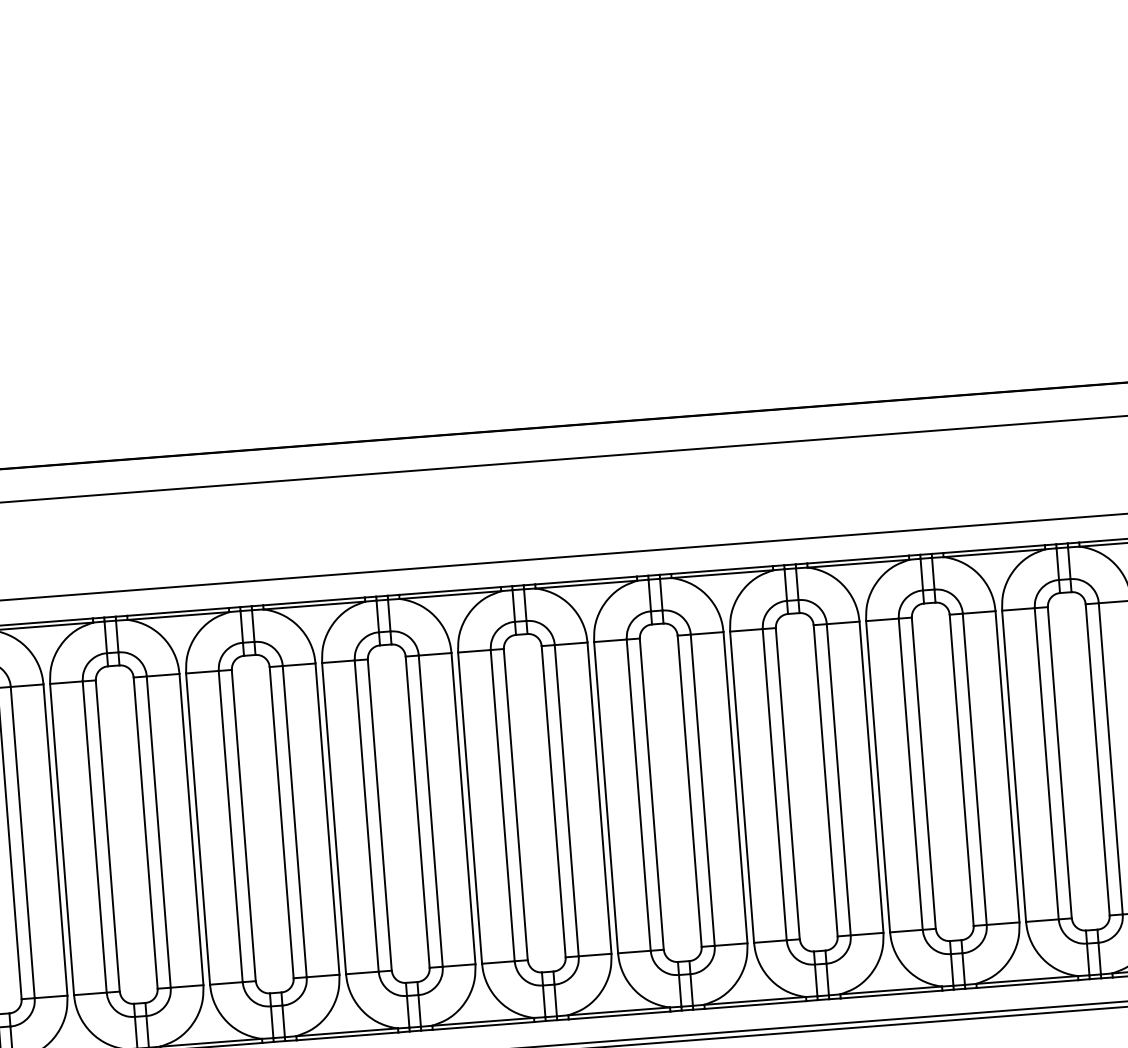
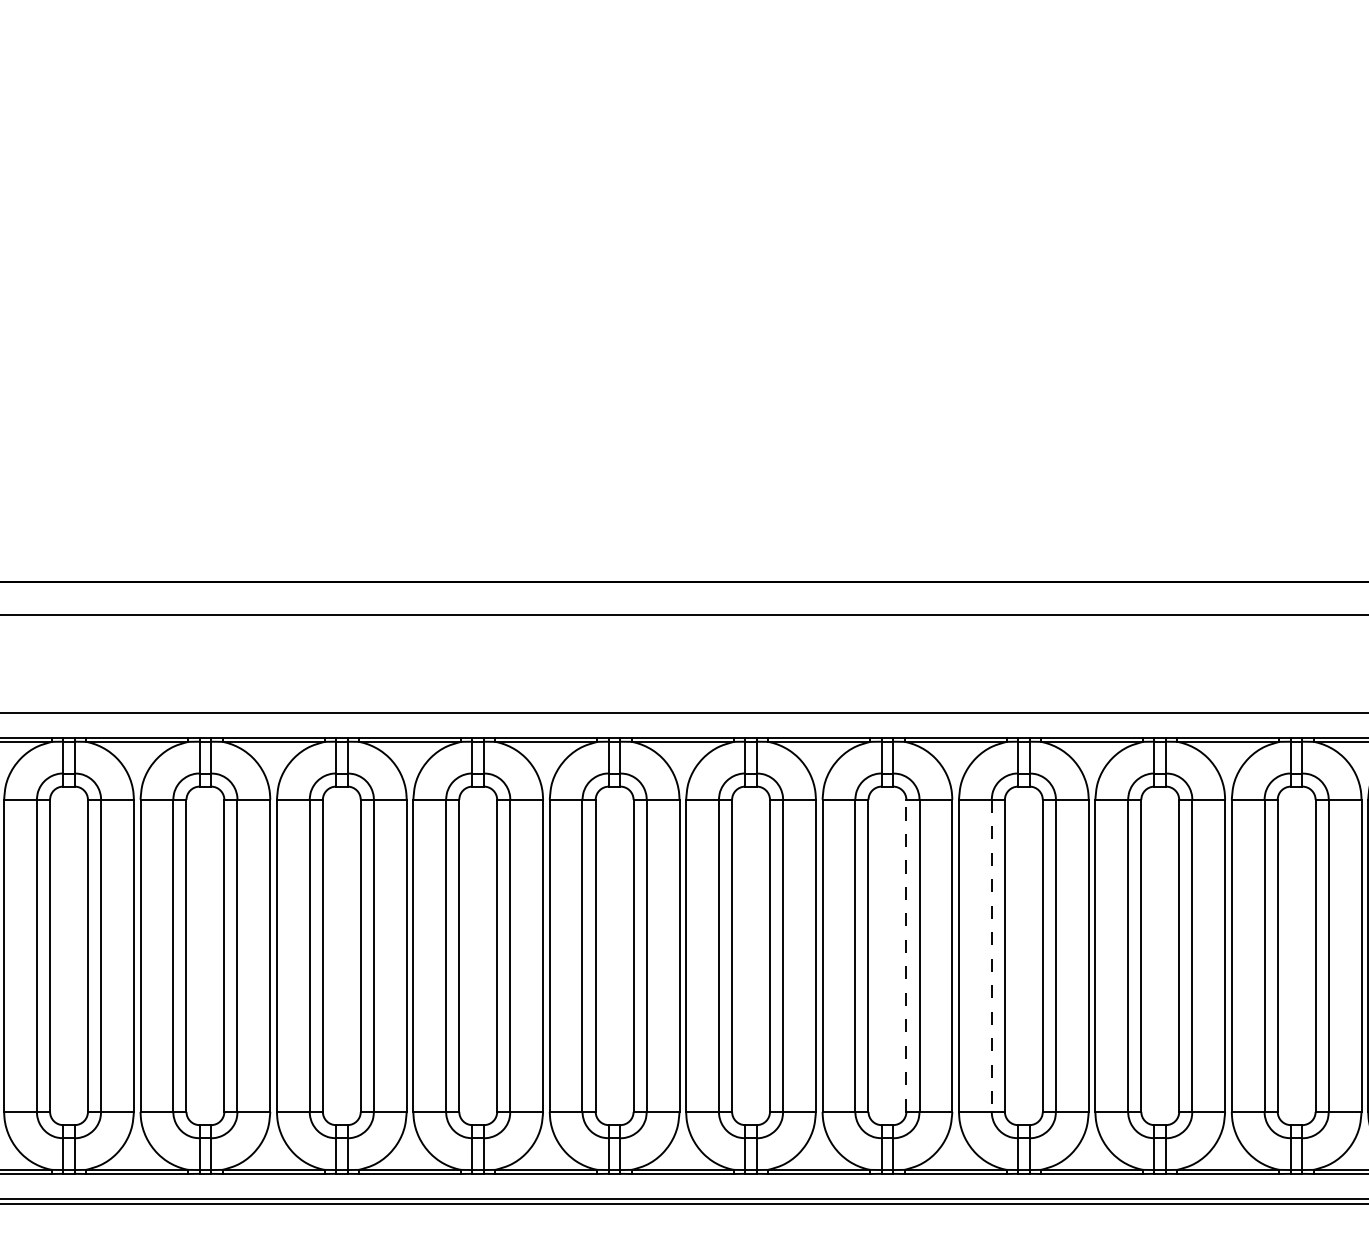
line: (774, 785) -> (991, 956), solid -> dashed
line: (689, 790) -> (906, 955), solid -> dashed

